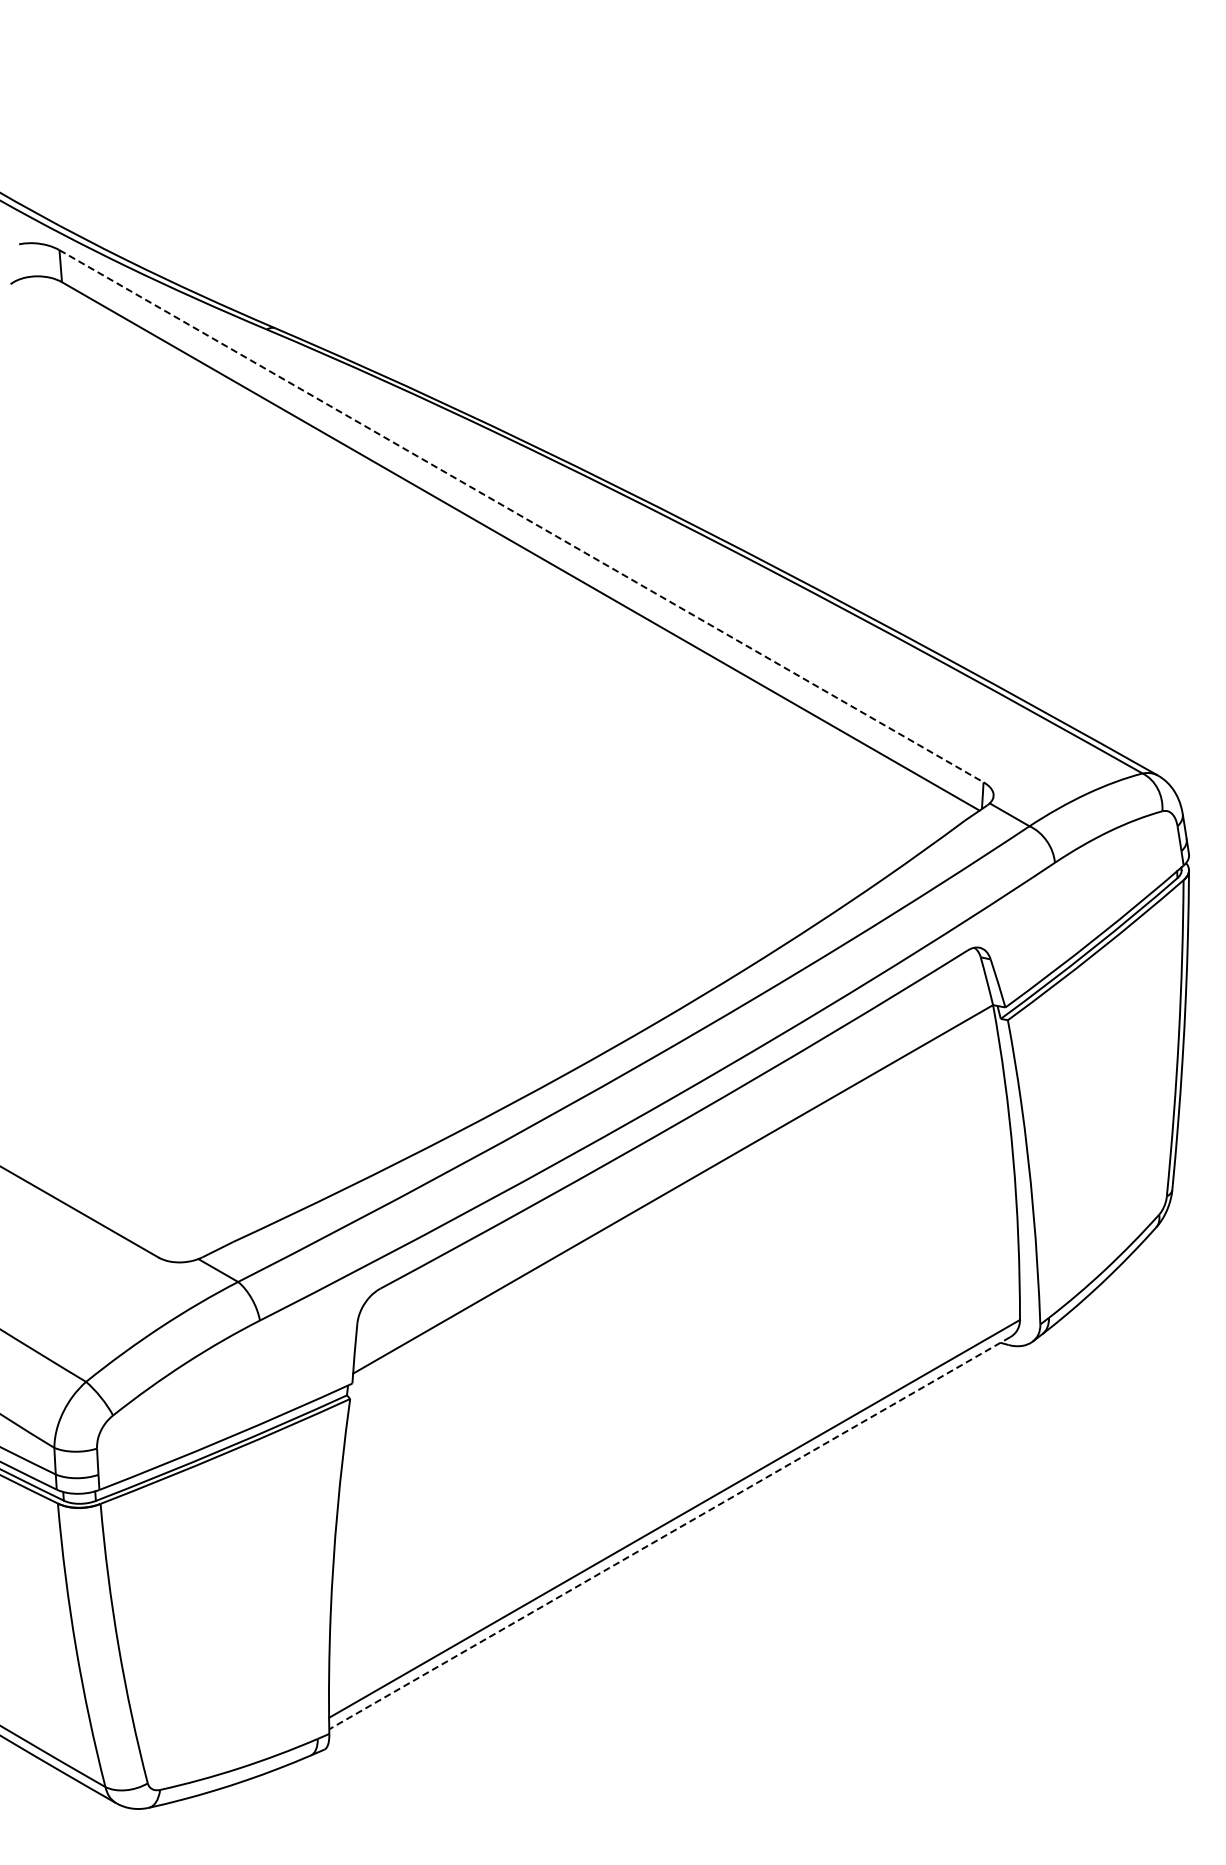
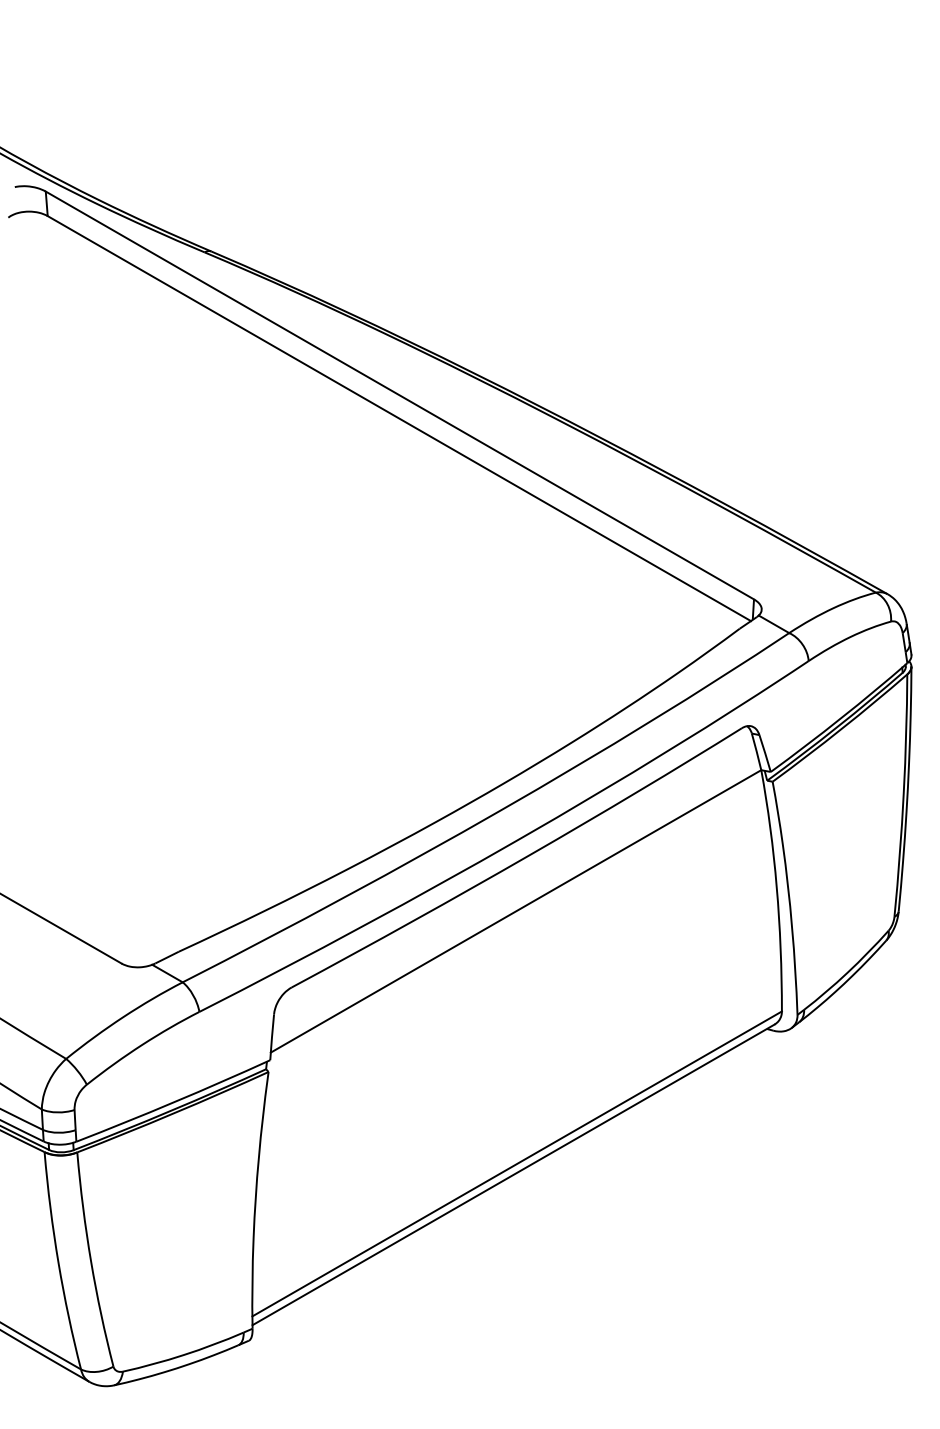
line: (521, 516) -> (399, 395), dashed -> solid
line: (669, 1533) -> (513, 1175), dashed -> solid

